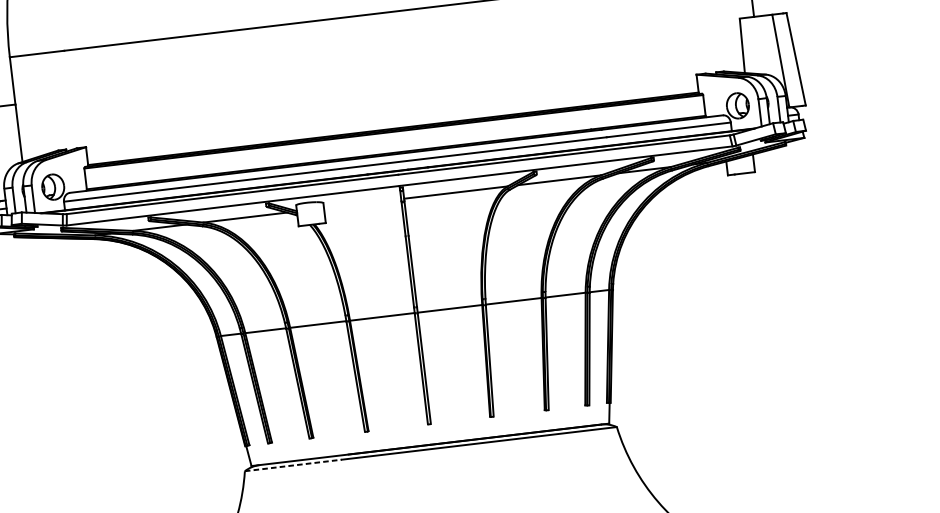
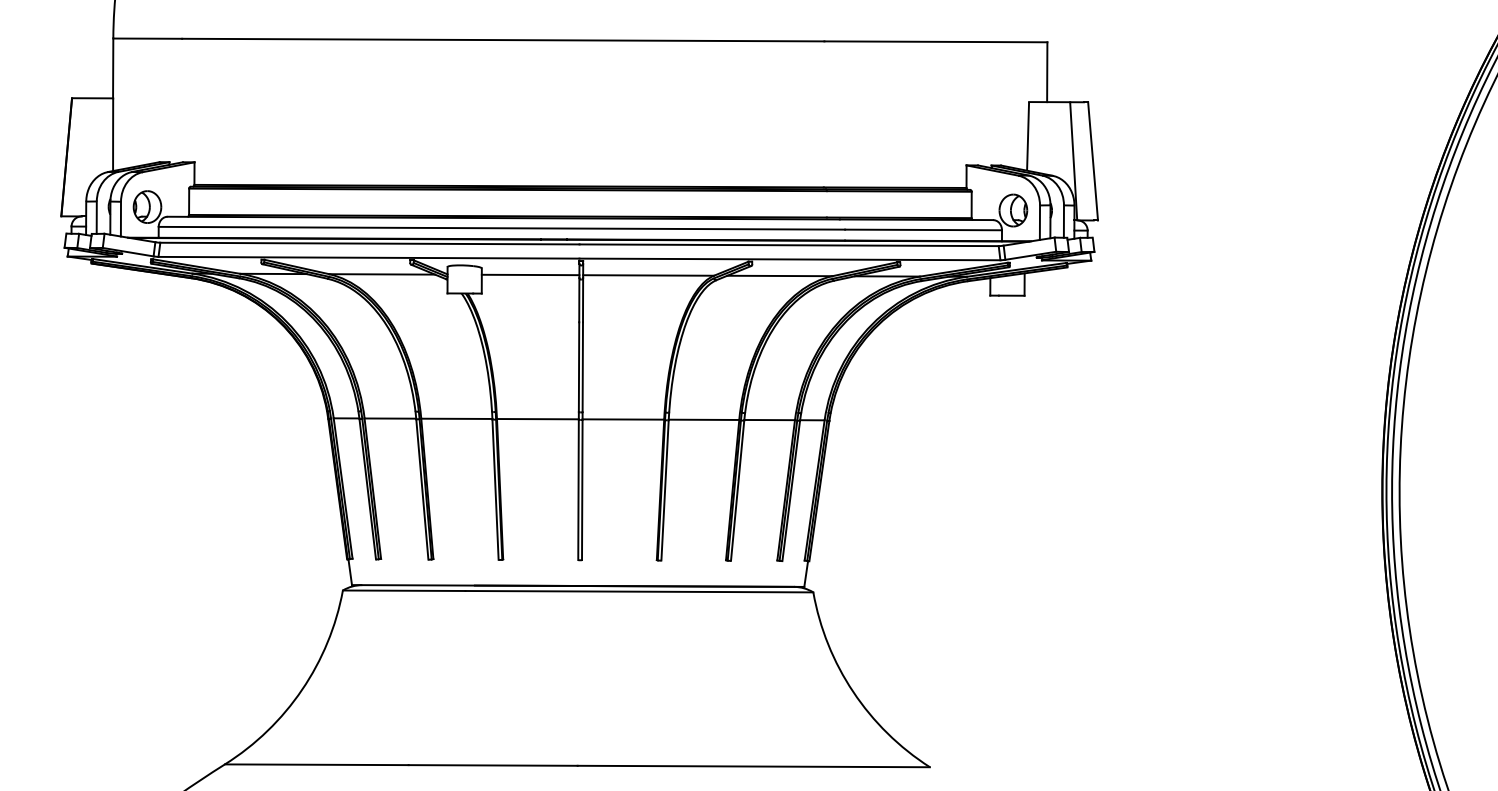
line: (362, 203) -> (530, 274), added
line: (293, 465) -> (404, 590), dashed -> solid

